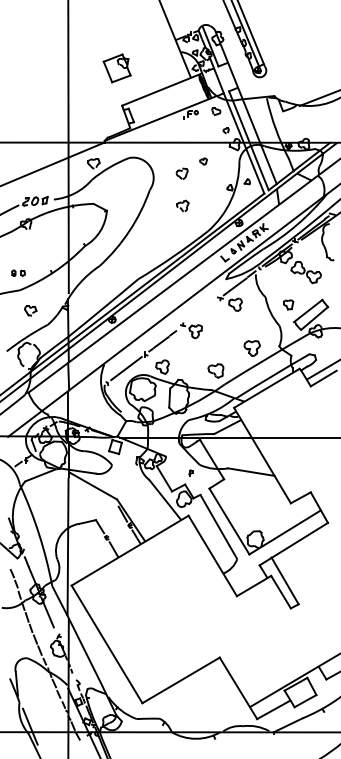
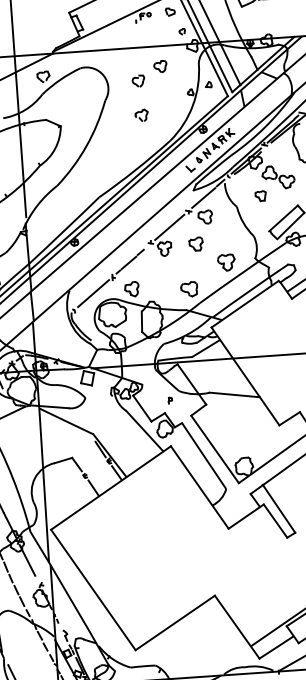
part: (203, 161) -> (160, 66), size x1.67
part: (288, 304) -> (260, 195), moved
line: (201, 311) -> (169, 226), added
part: (225, 329) -> (196, 244), added

